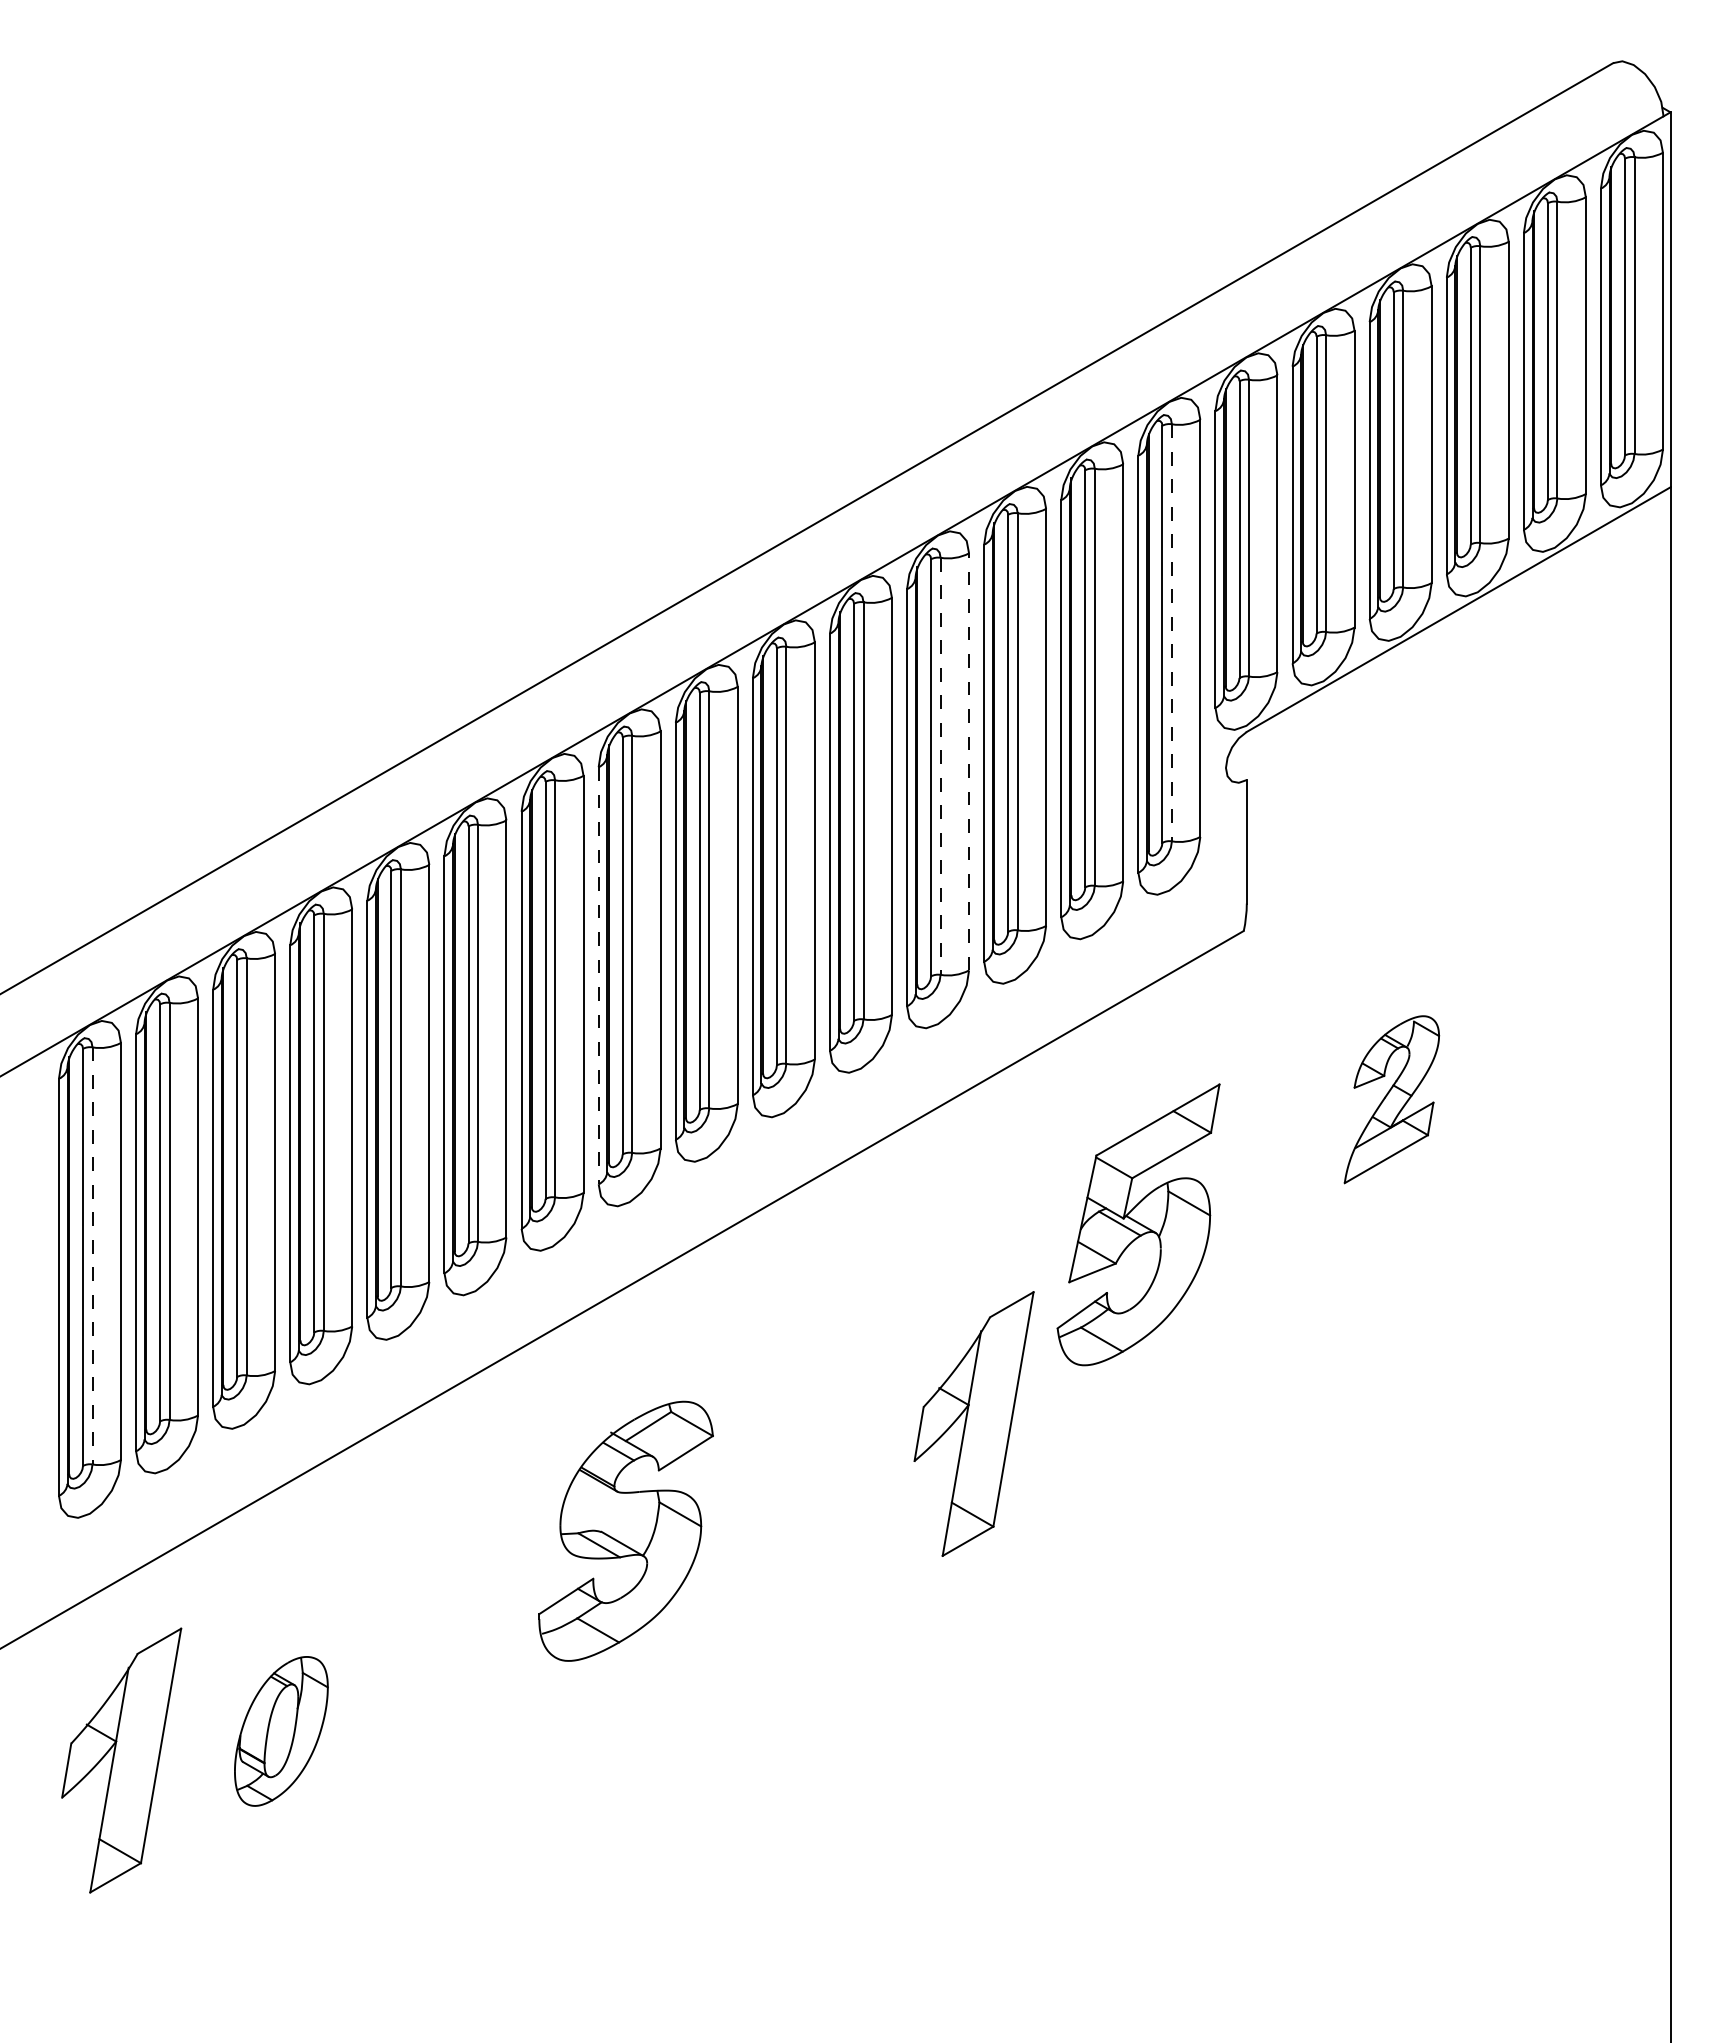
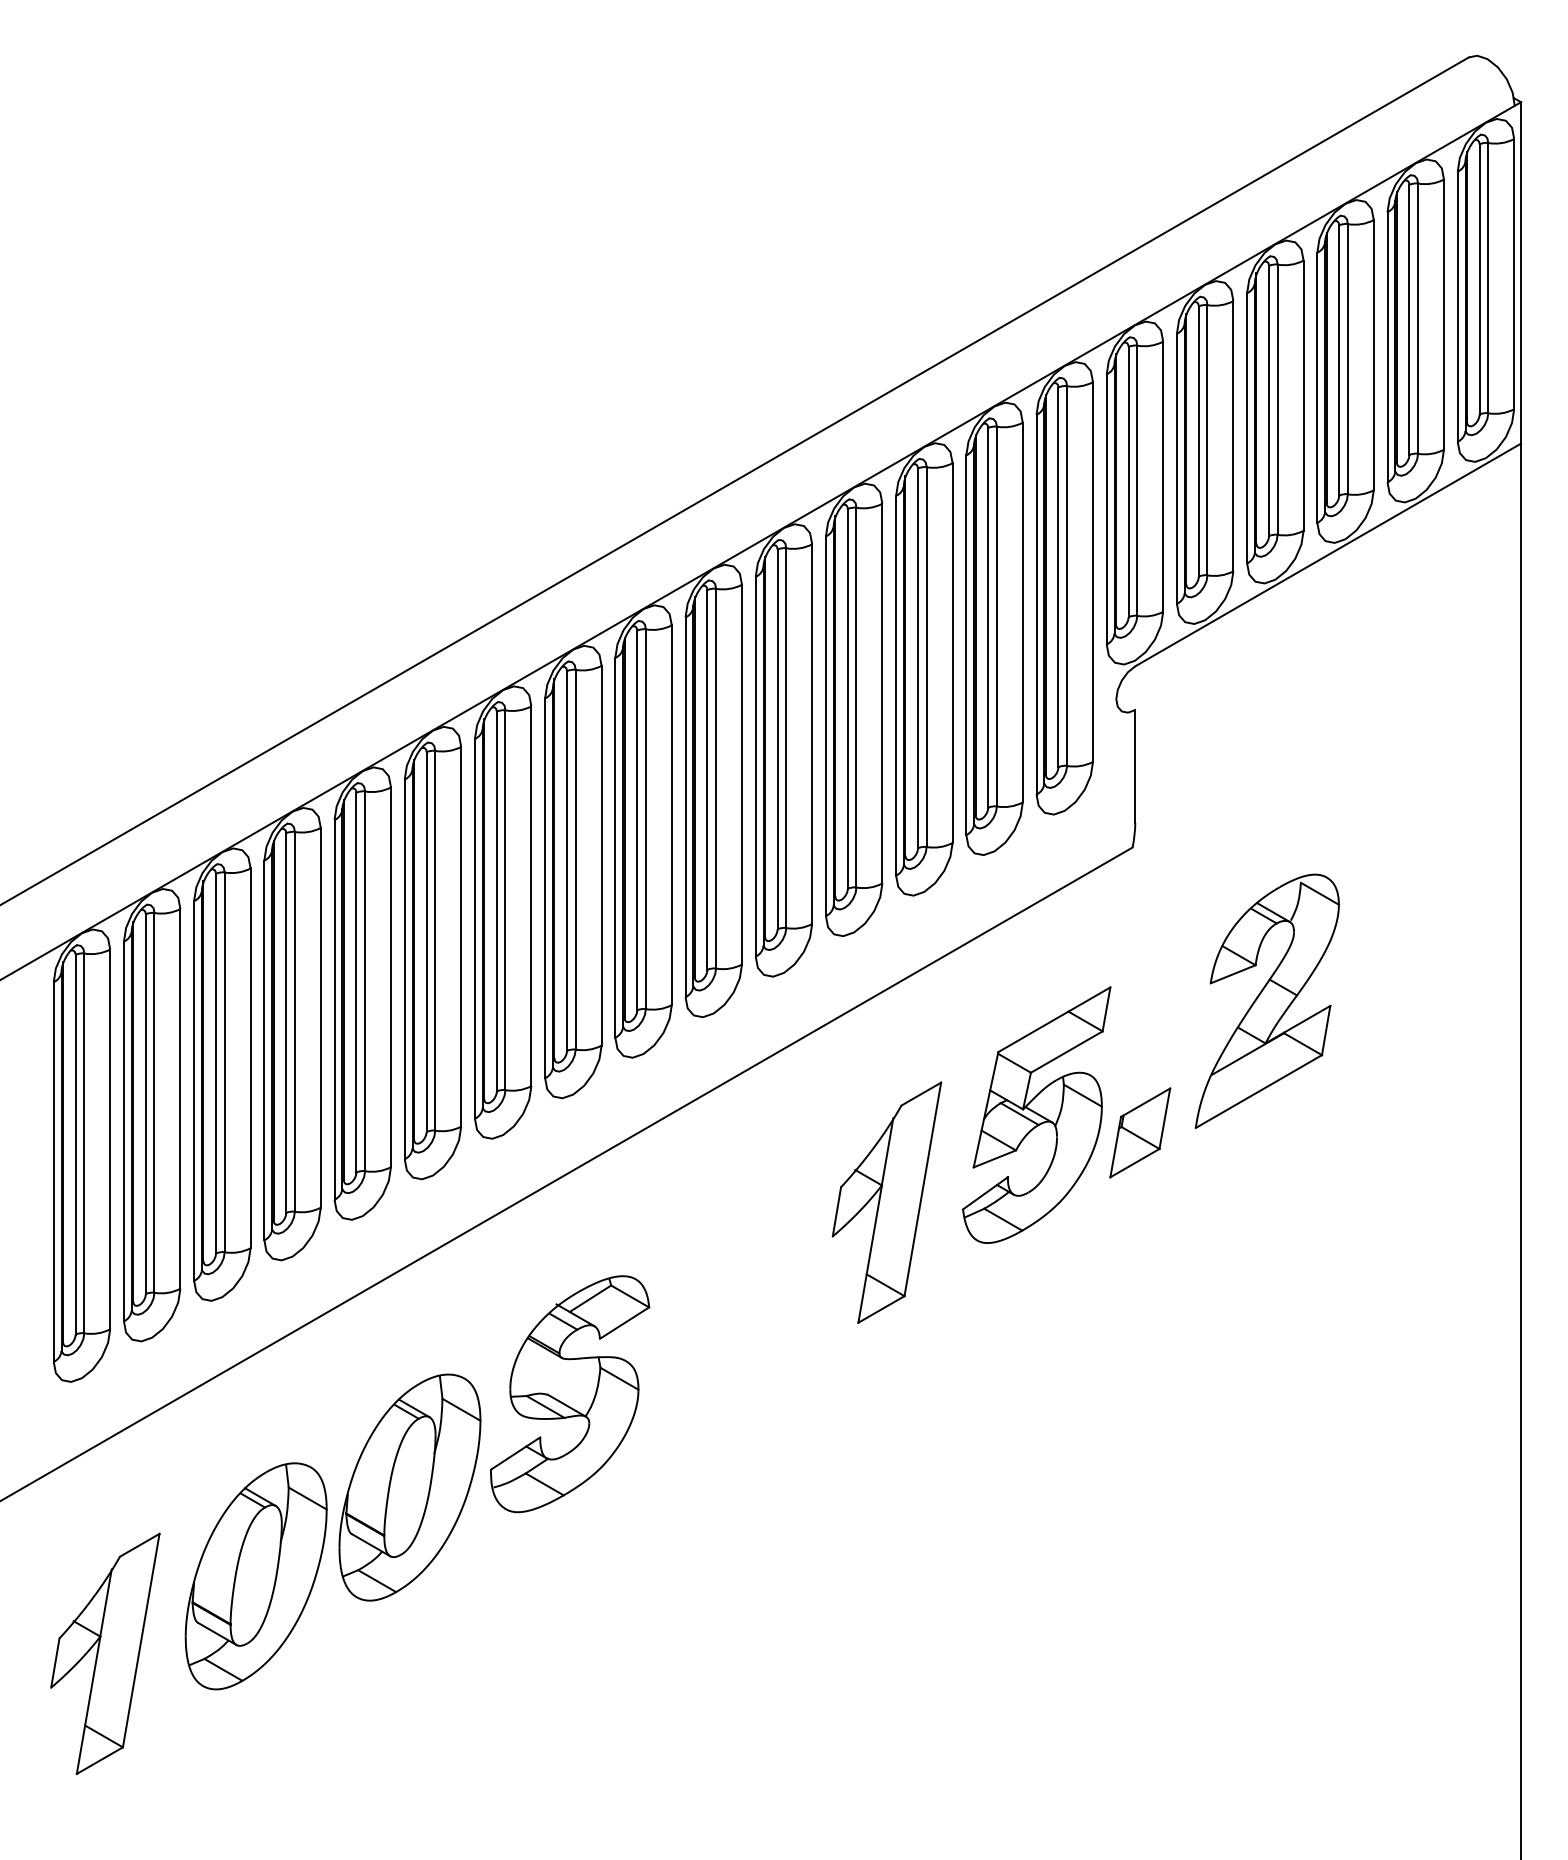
line: (1171, 632) -> (1066, 575), dashed -> solid
line: (969, 761) -> (882, 693), dashed -> solid
line: (940, 766) -> (856, 697), dashed -> solid
line: (598, 975) -> (544, 888), dashed -> solid
part: (1391, 1099) -> (1267, 1001), size x1.67
part: (1252, 1244) -> (1140, 1133), added
line: (92, 1255) -> (84, 1143), dashed -> solid
part: (973, 1423) -> (886, 1202), moved
part: (449, 1633) -> (409, 1487), added
part: (281, 1731) -> (256, 1576), size x1.67
part: (121, 1760) -> (105, 1653), moved

